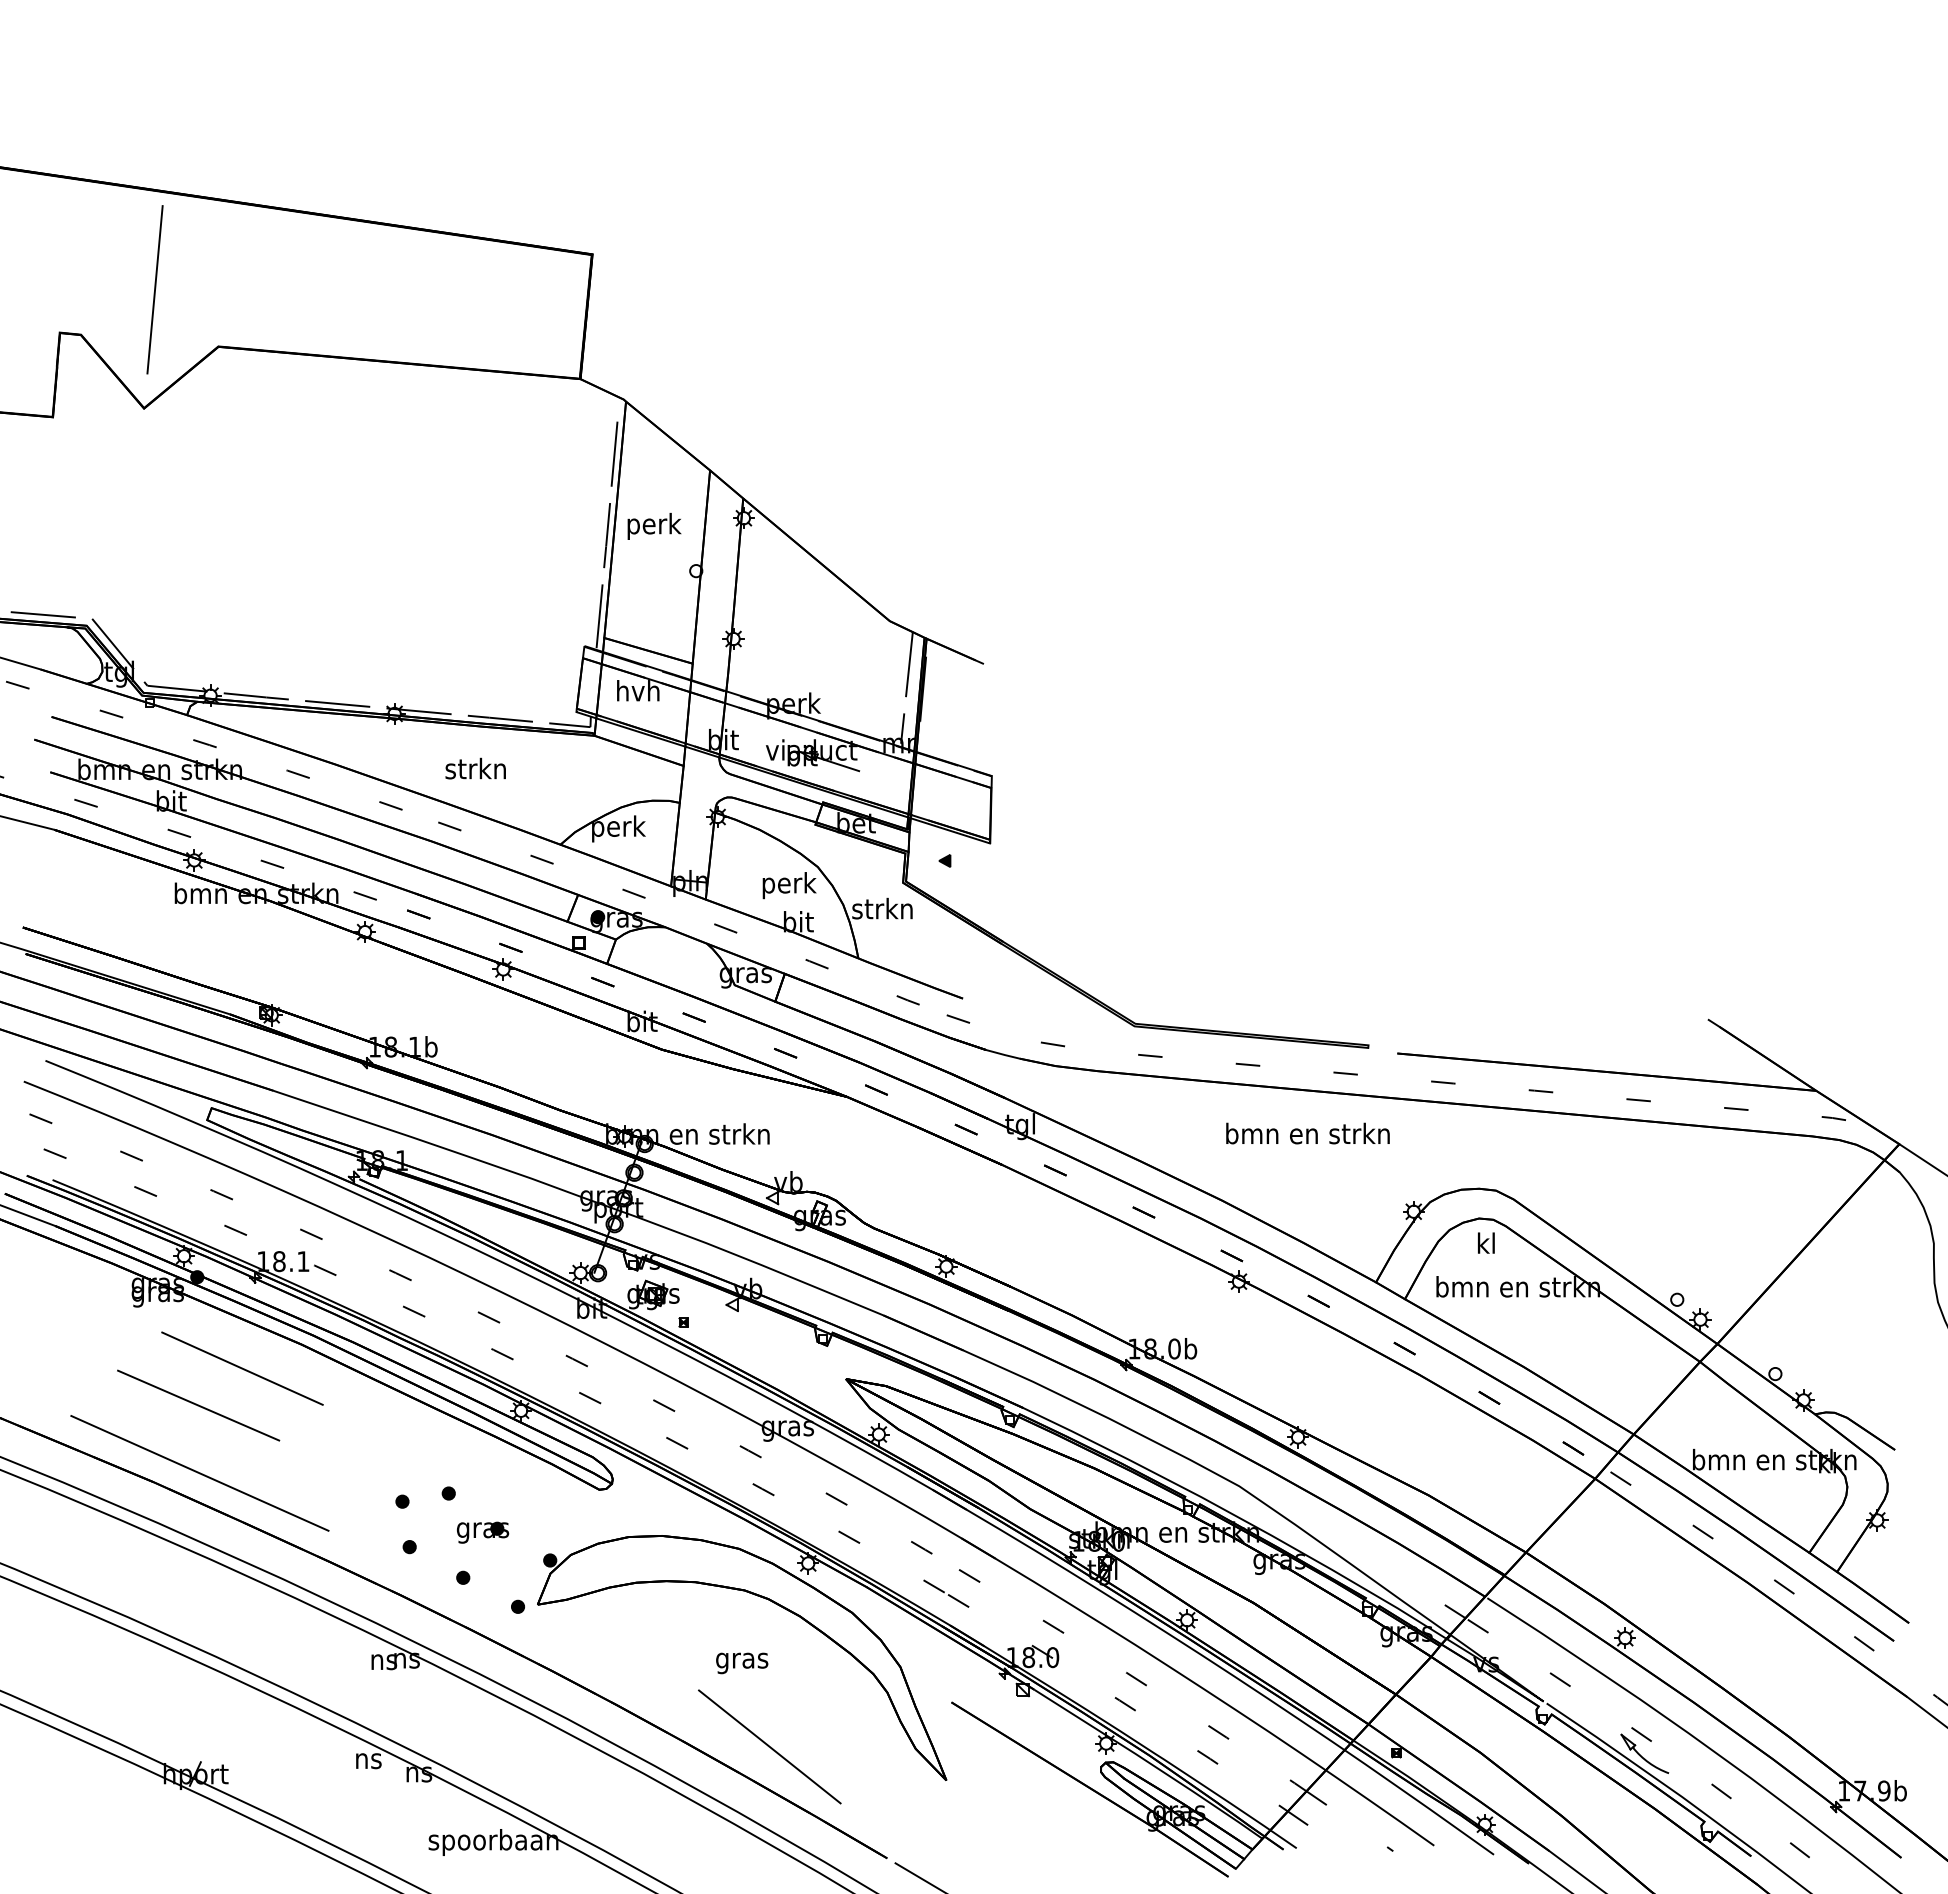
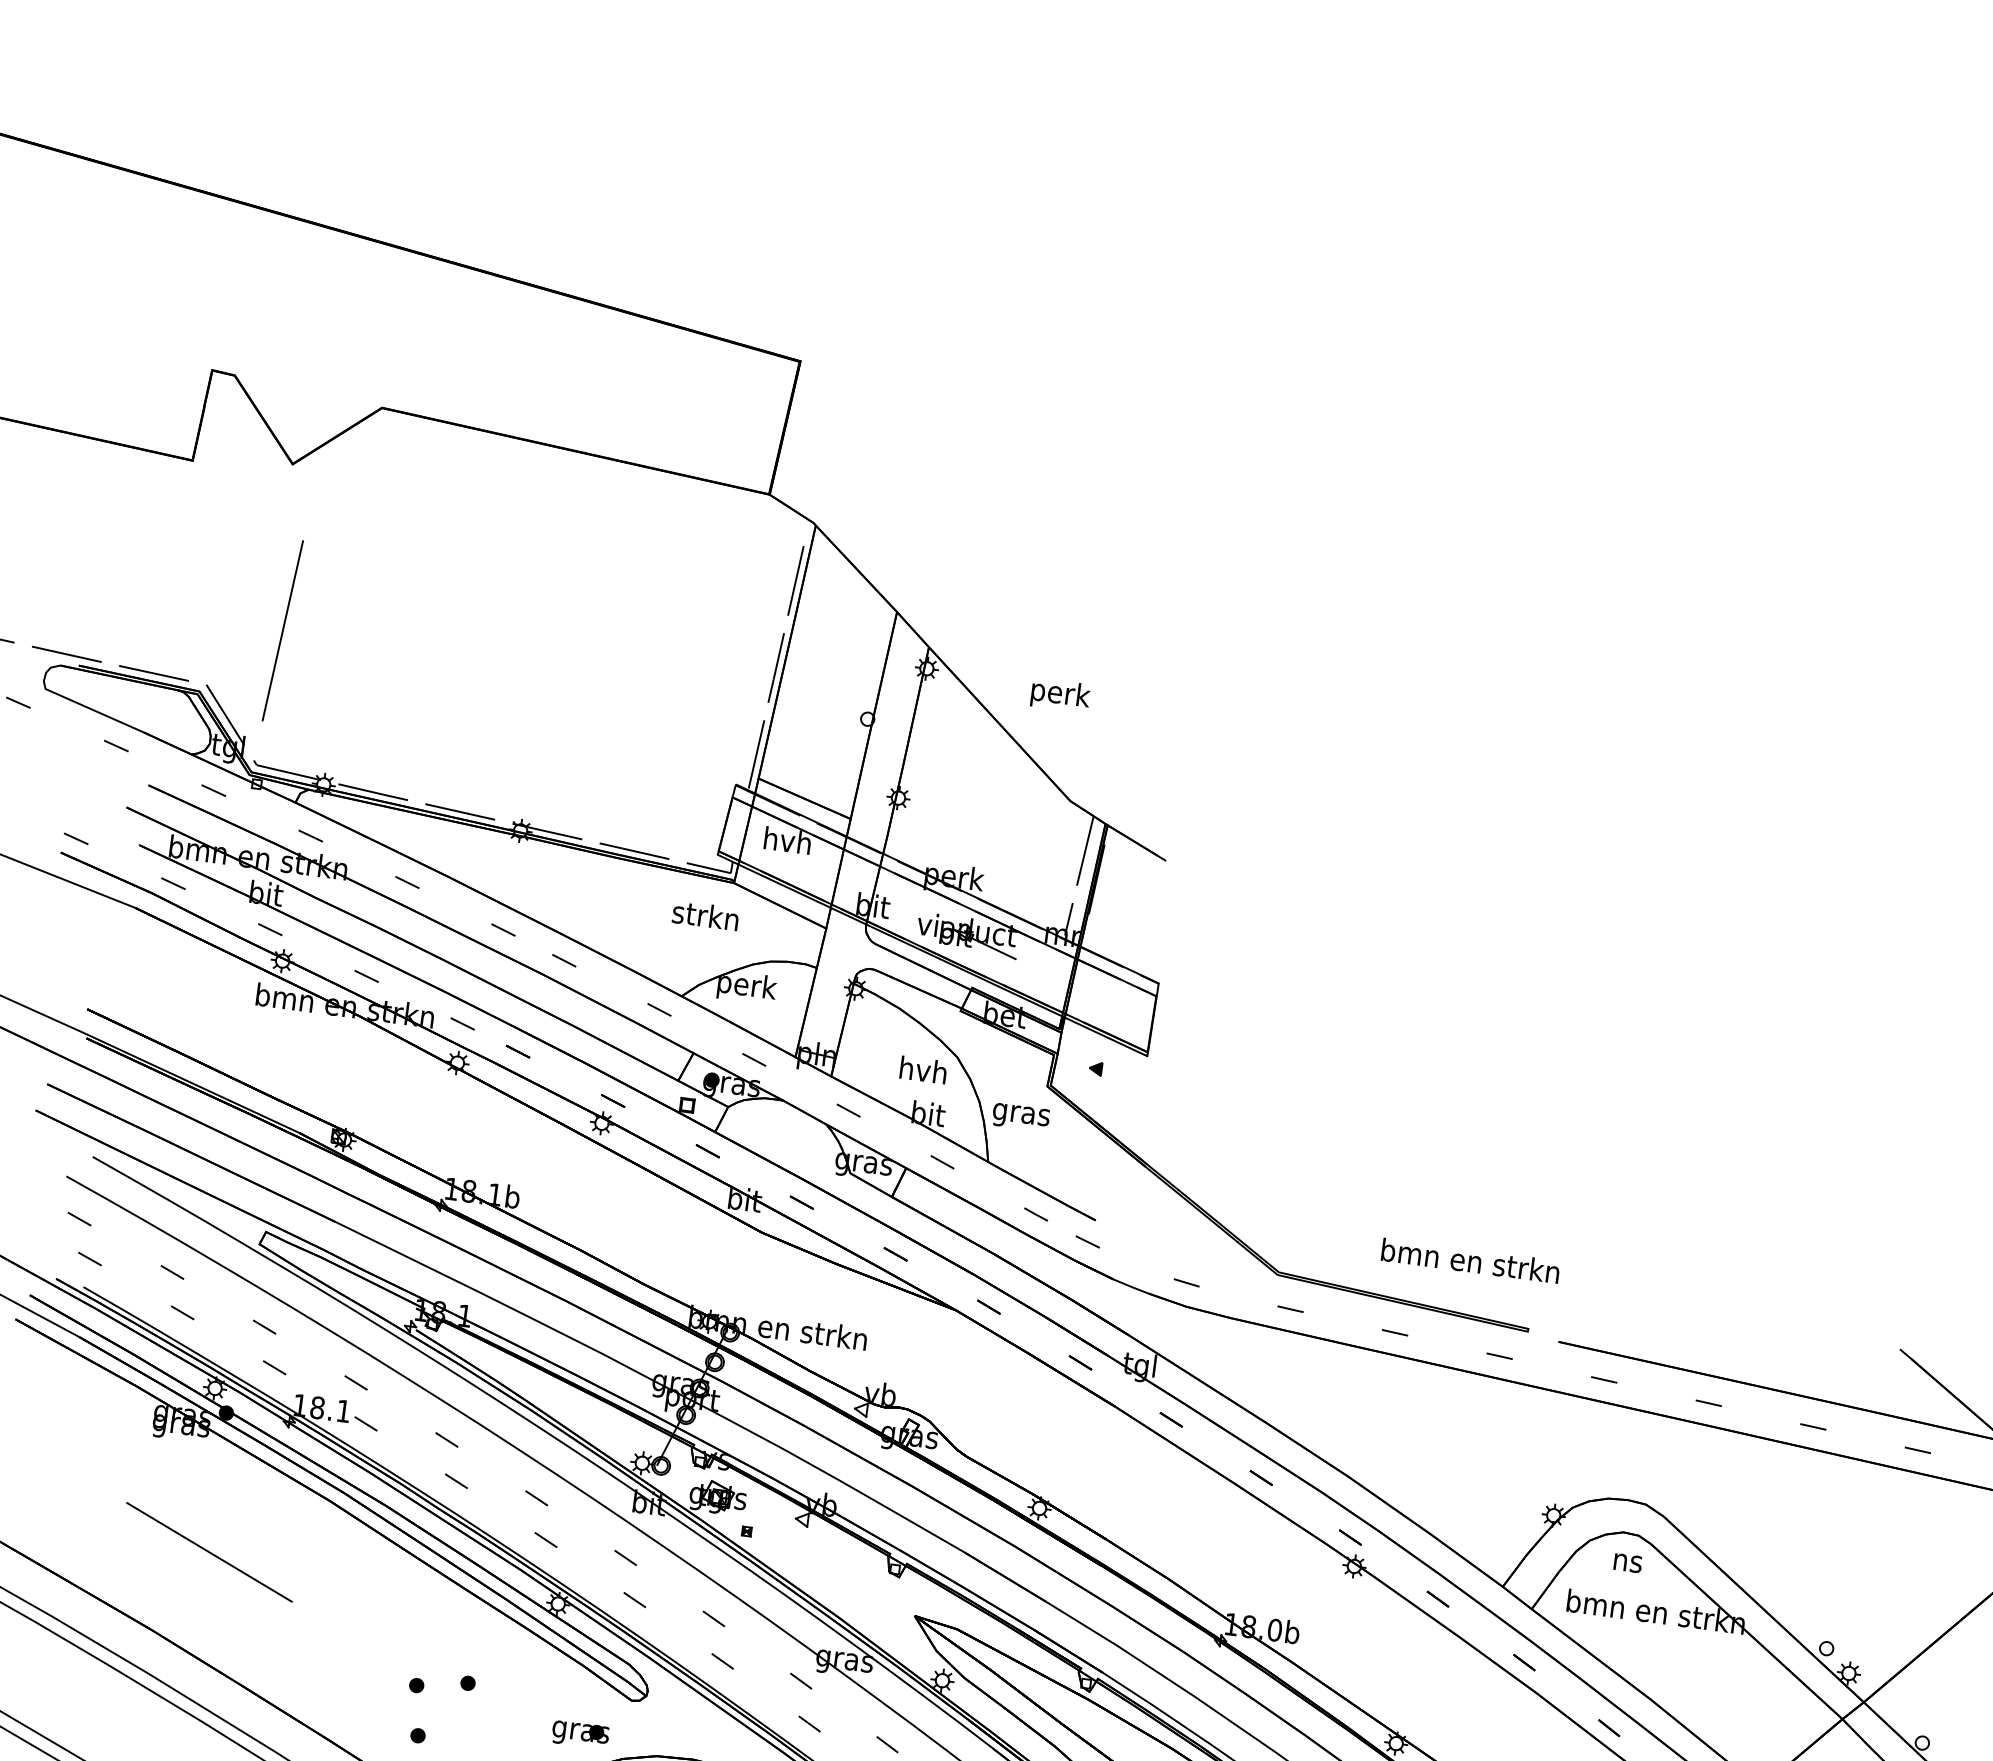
line: (154, 289) -> (282, 630), moved
text: (654, 526) -> (1060, 695), moved
text: (475, 768) -> (705, 915), moved
text: (789, 885) -> (923, 1073), perk -> hvh
text: (882, 910) -> (1021, 1113), strkn -> gras
text: (1307, 1133) -> (1470, 1260), moved
text: (1486, 1243) -> (1628, 1560), kl -> ns
line: (242, 1368) -> (262, 1518), removed
line: (199, 1473) -> (200, 1626), removed
part: (483, 1532) -> (581, 1734), moved

